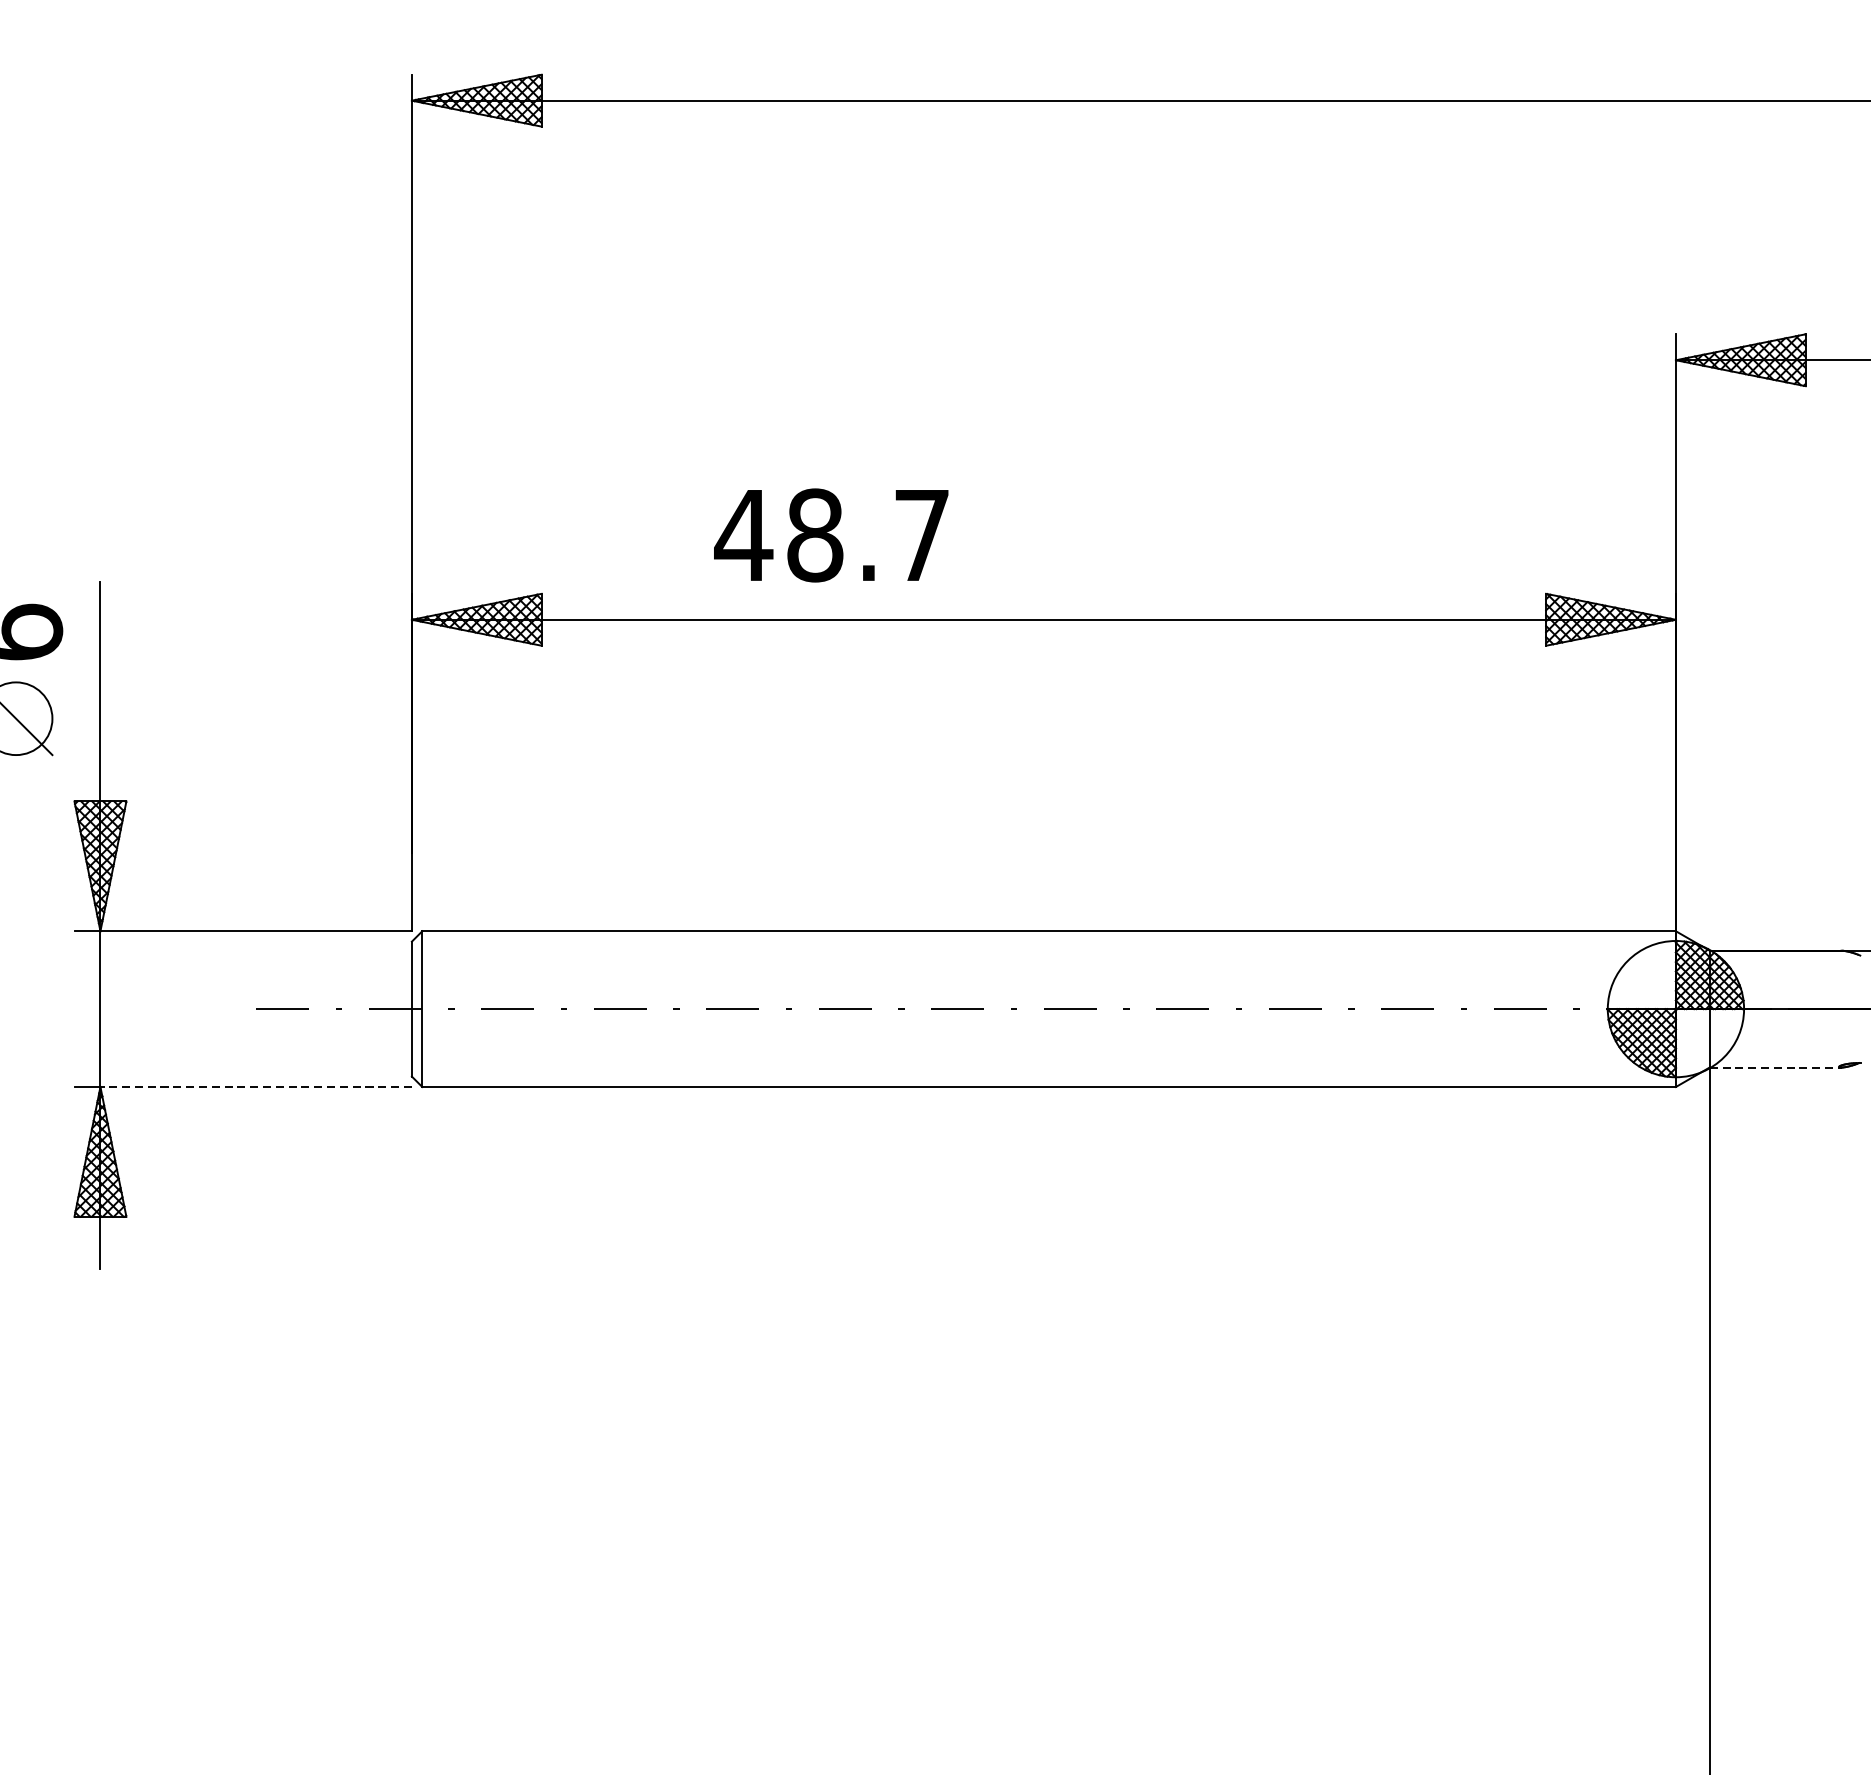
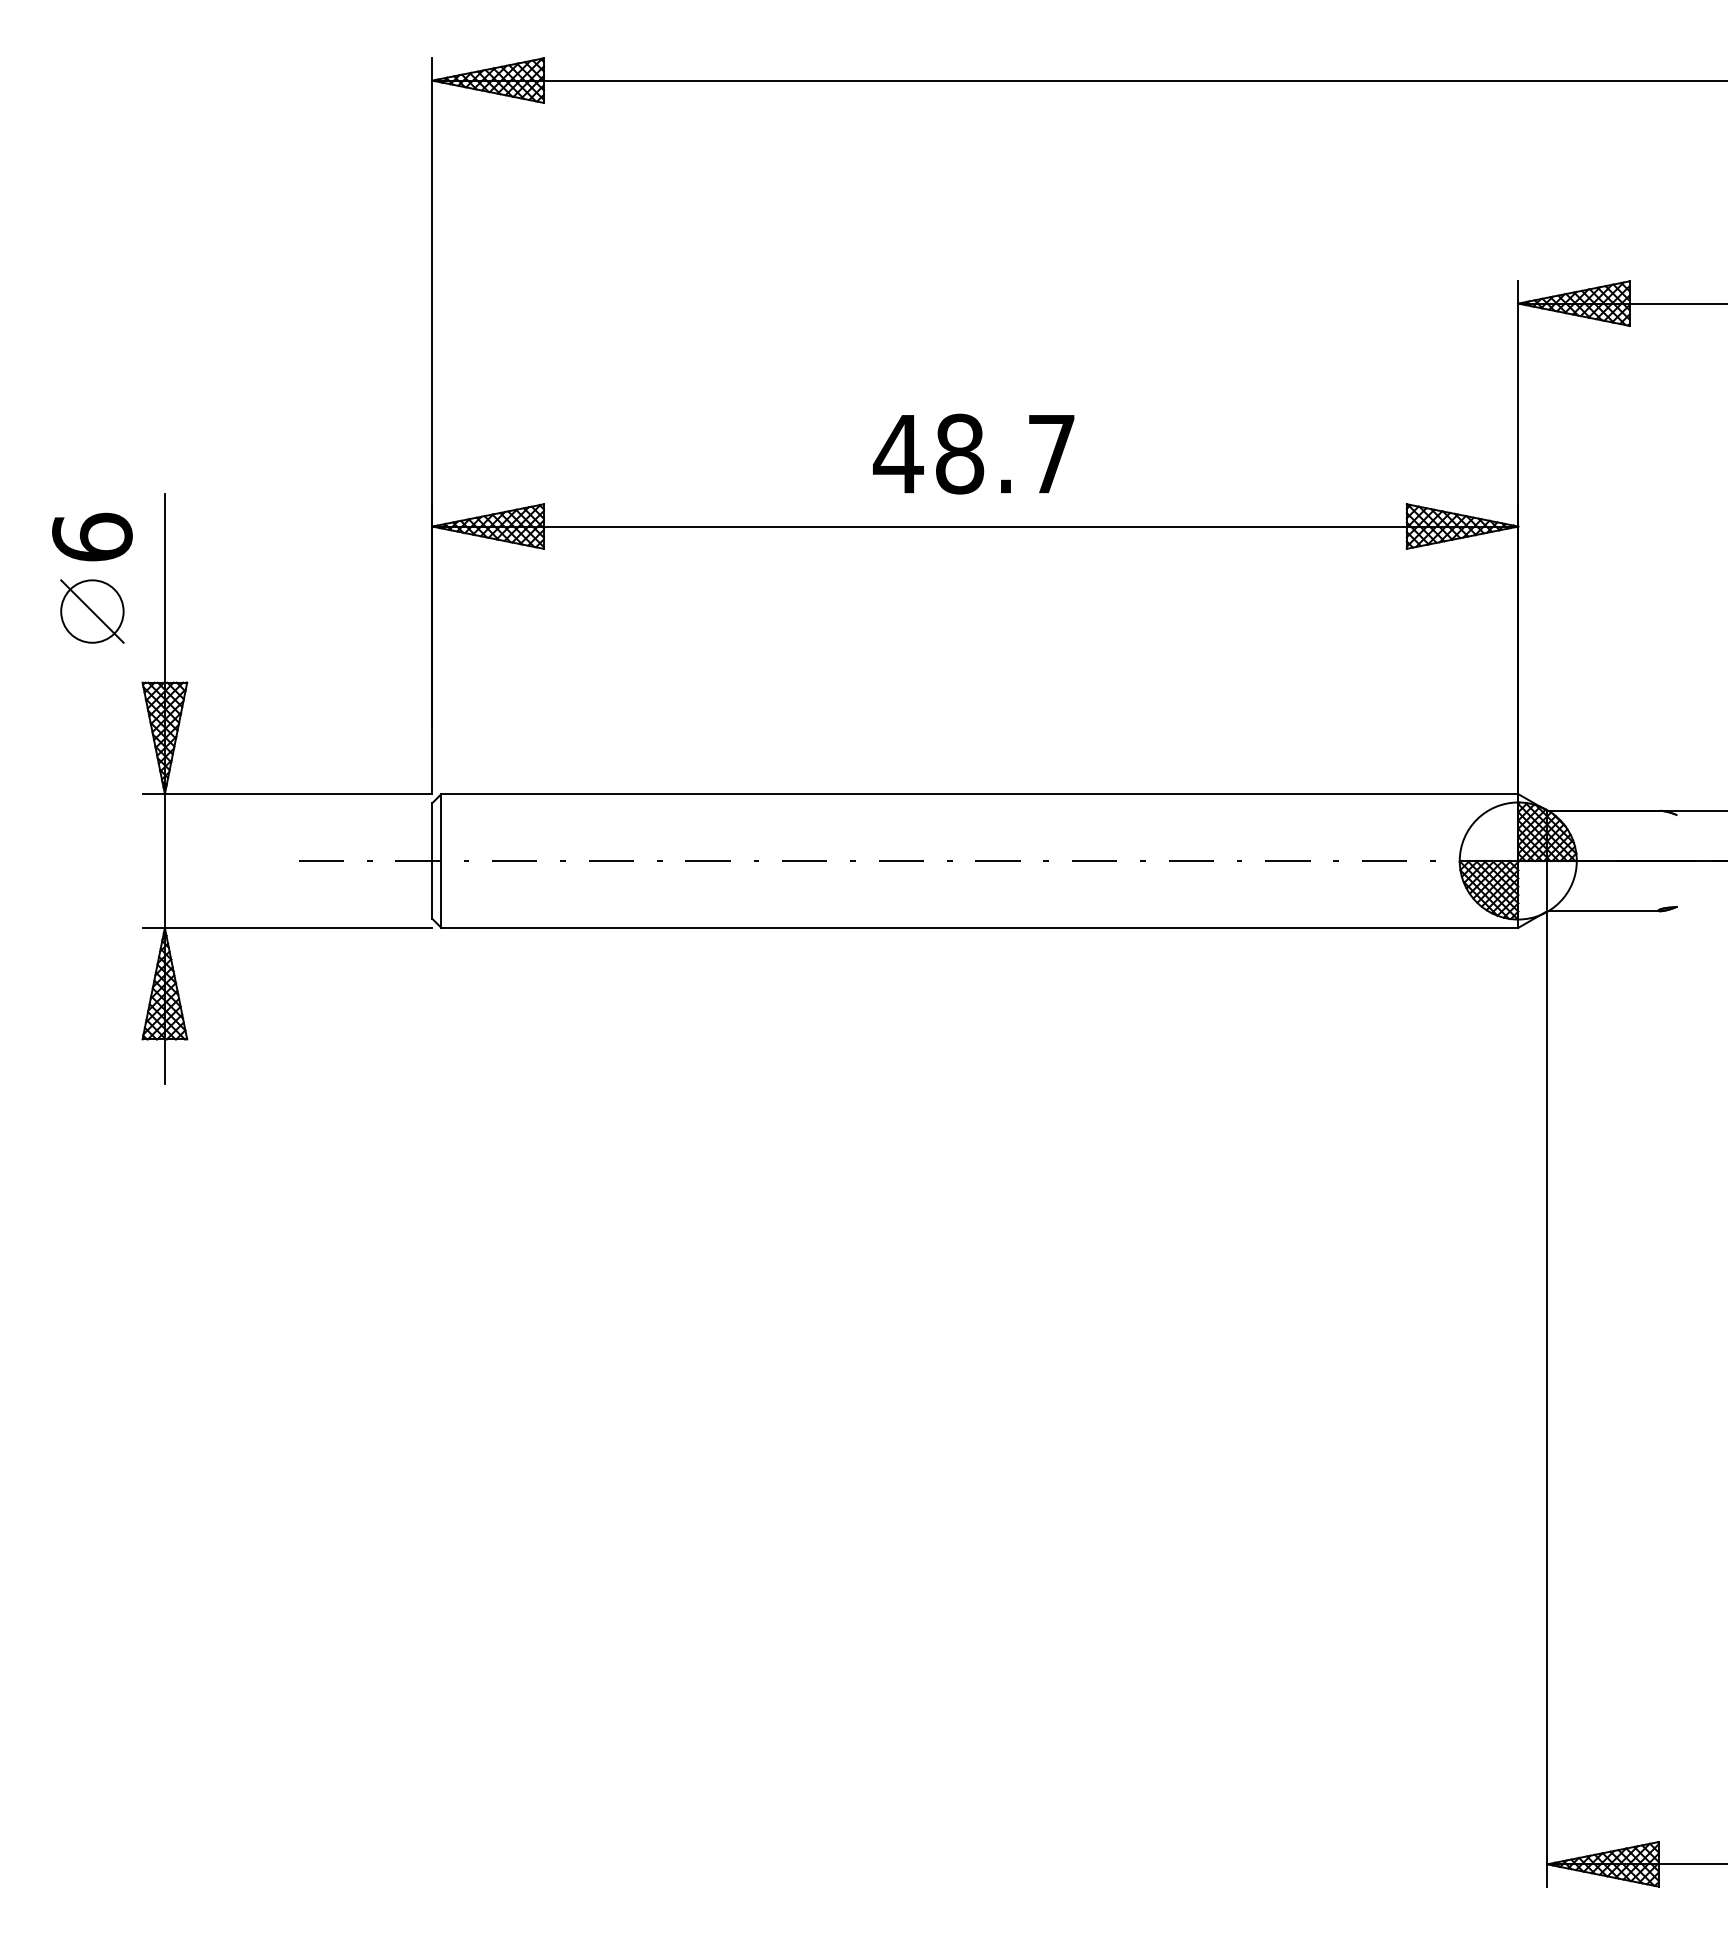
text: (831, 534) -> (973, 453), moved
line: (1775, 1067) -> (1603, 911), dashed -> solid
line: (255, 1086) -> (298, 927), dashed -> solid

